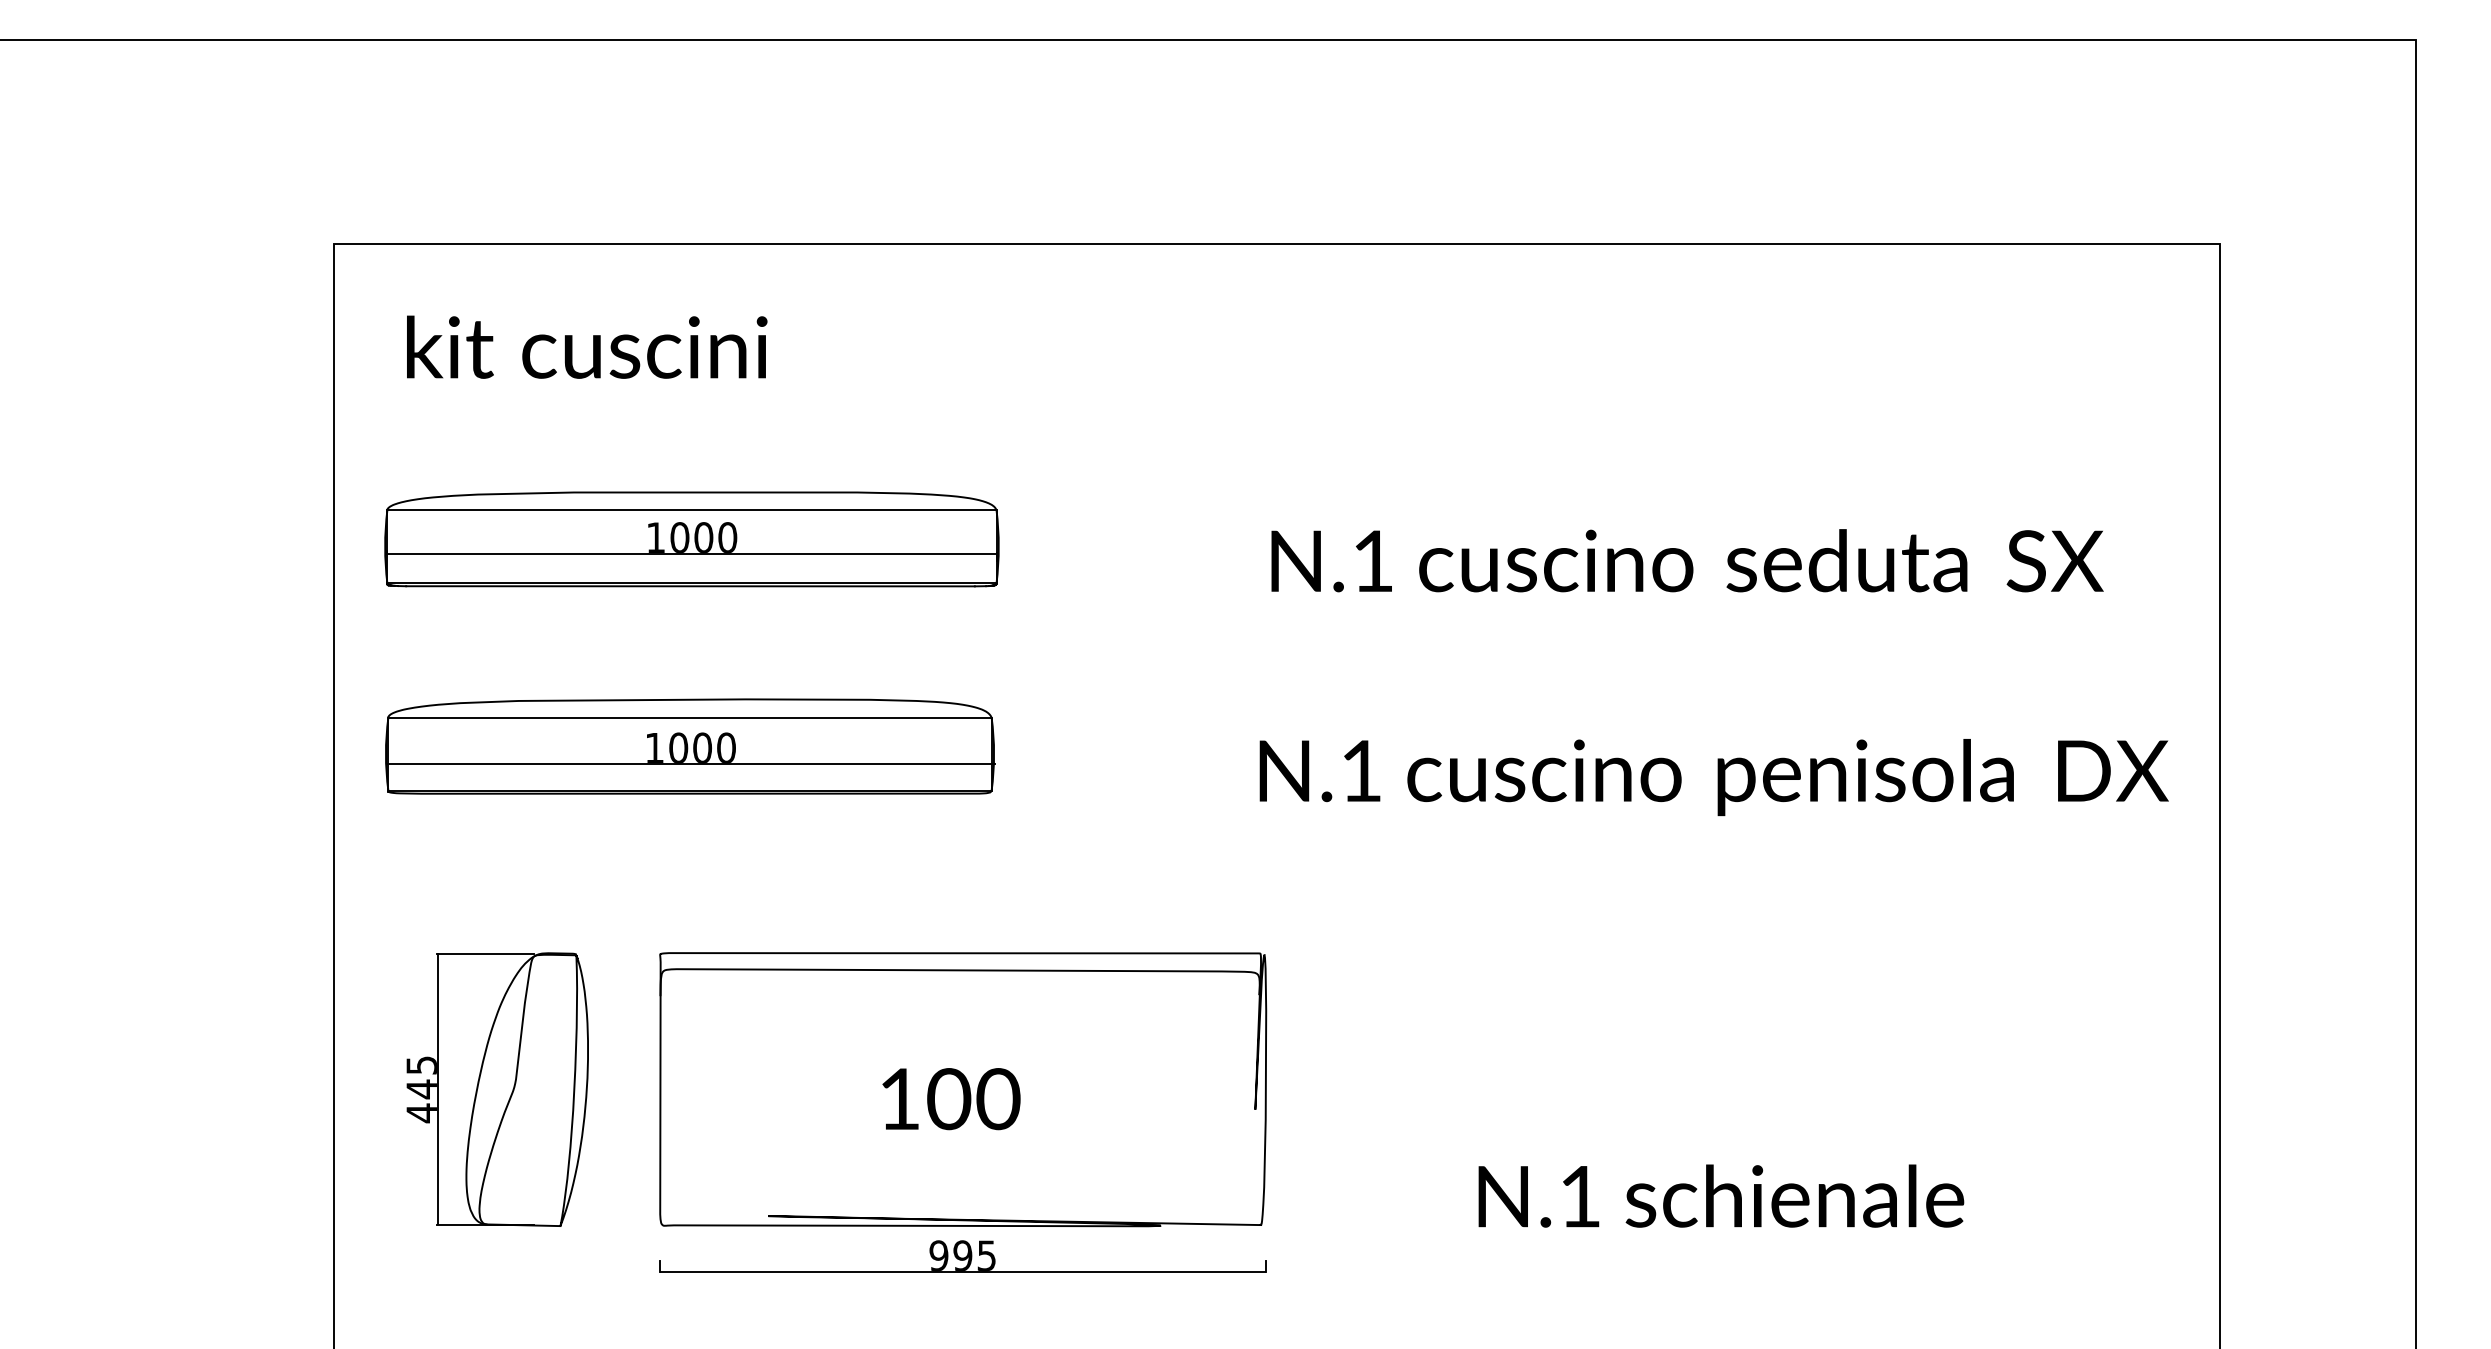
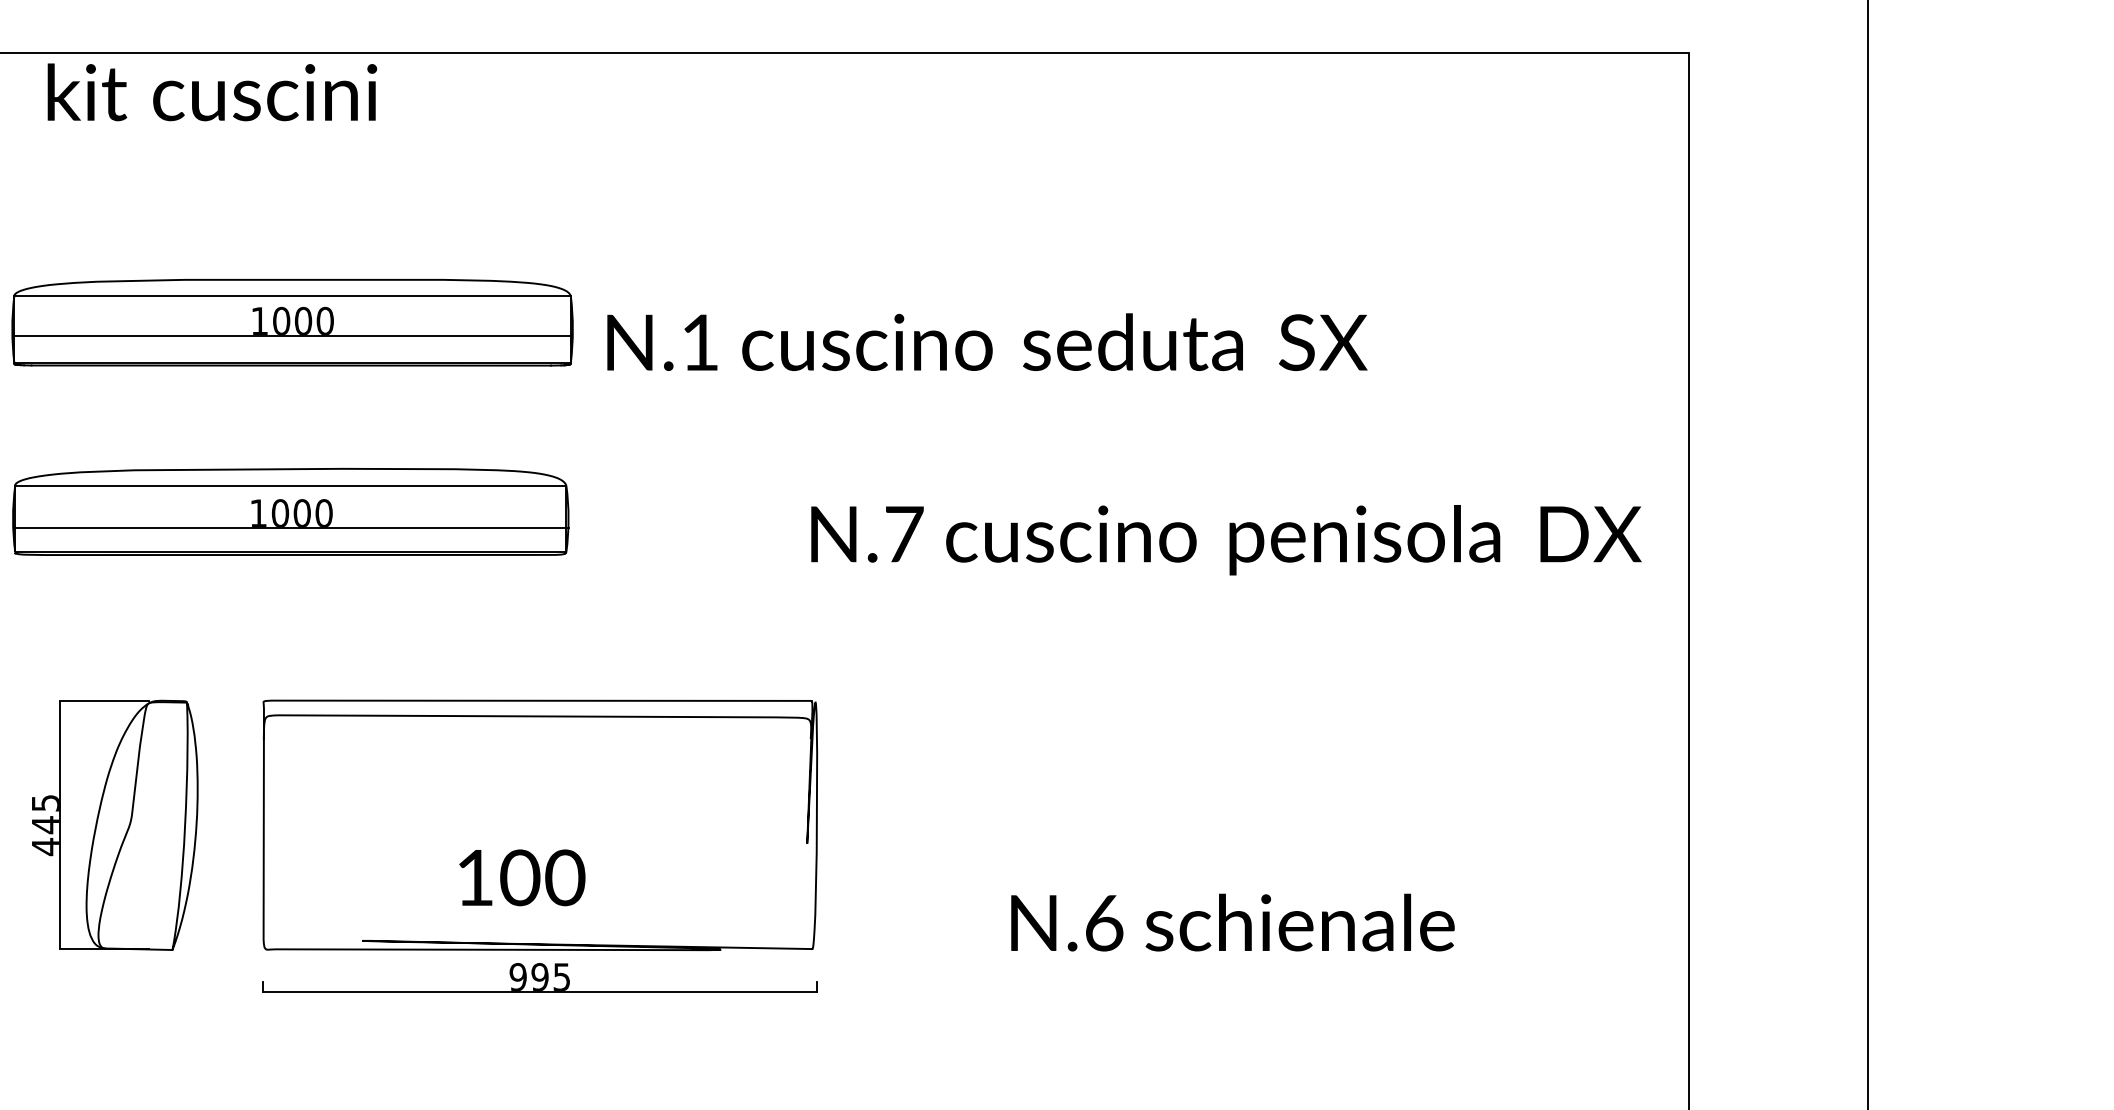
text: (587, 346) -> (212, 91), moved
text: (1687, 560) -> (987, 341), moved
text: (1361, 770) -> (904, 533), N.1 -> N.7
text: (951, 1099) -> (522, 878), moved
text: (1580, 1196) -> (1104, 922), N.1 -> N.6

